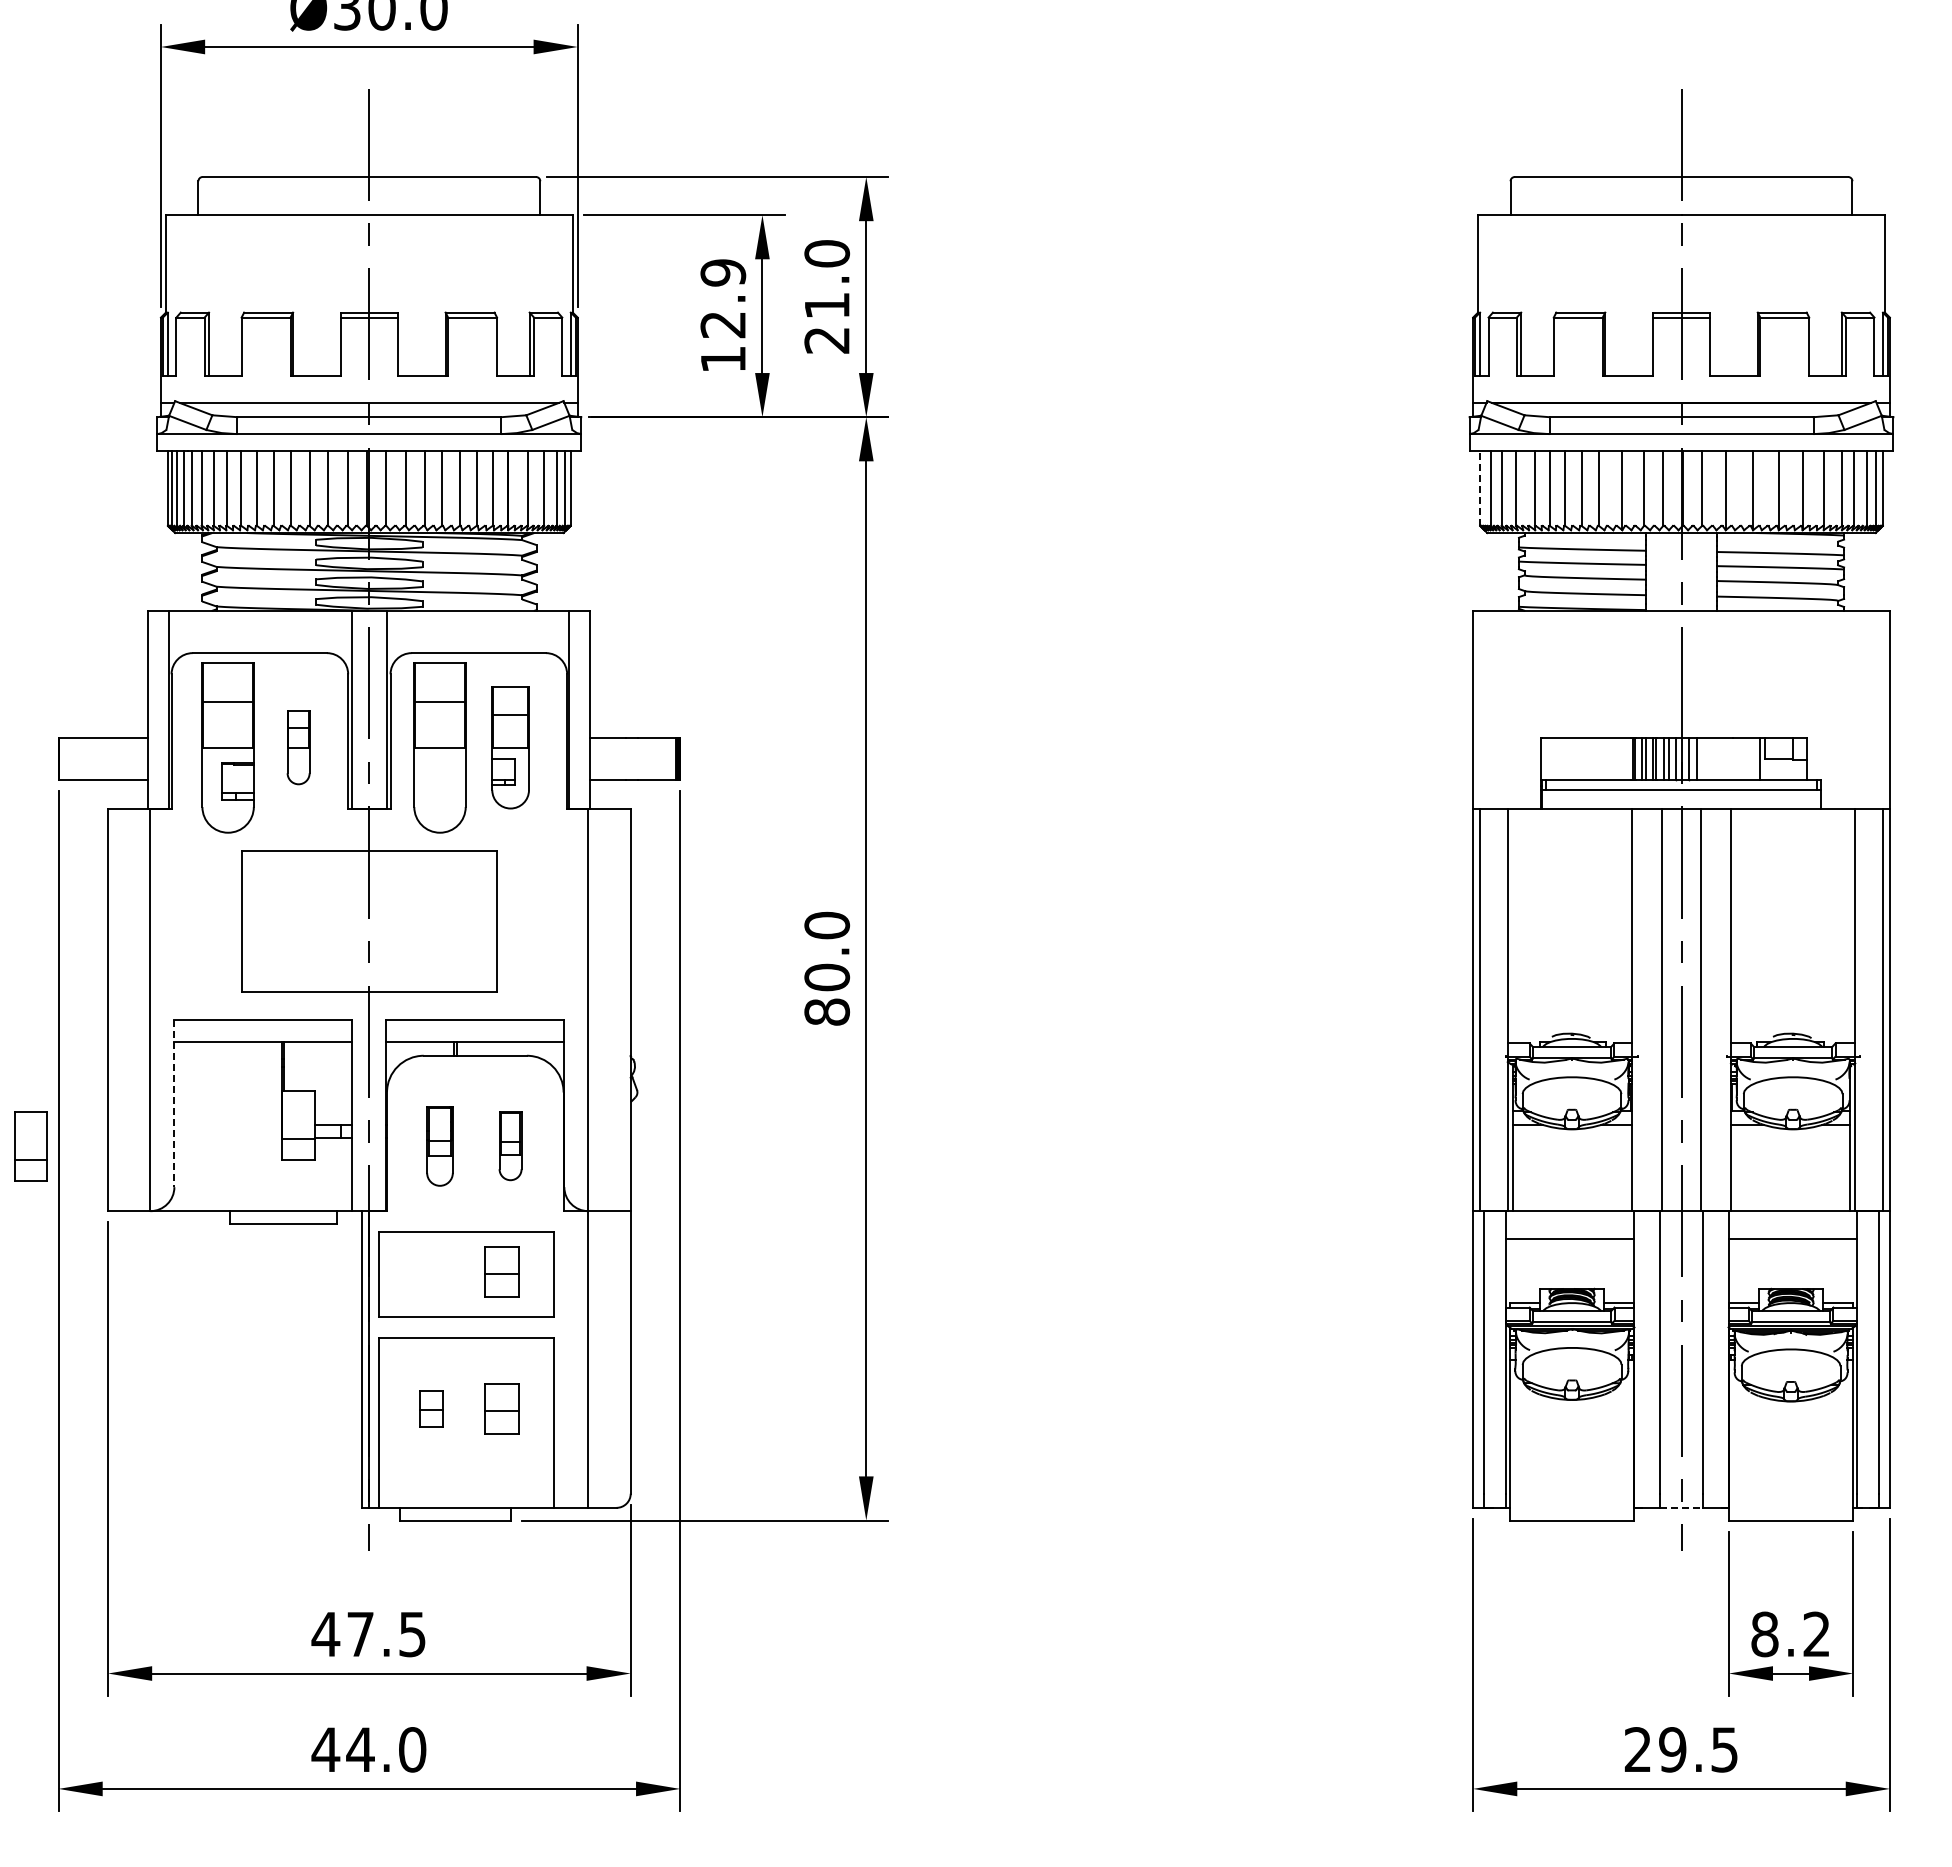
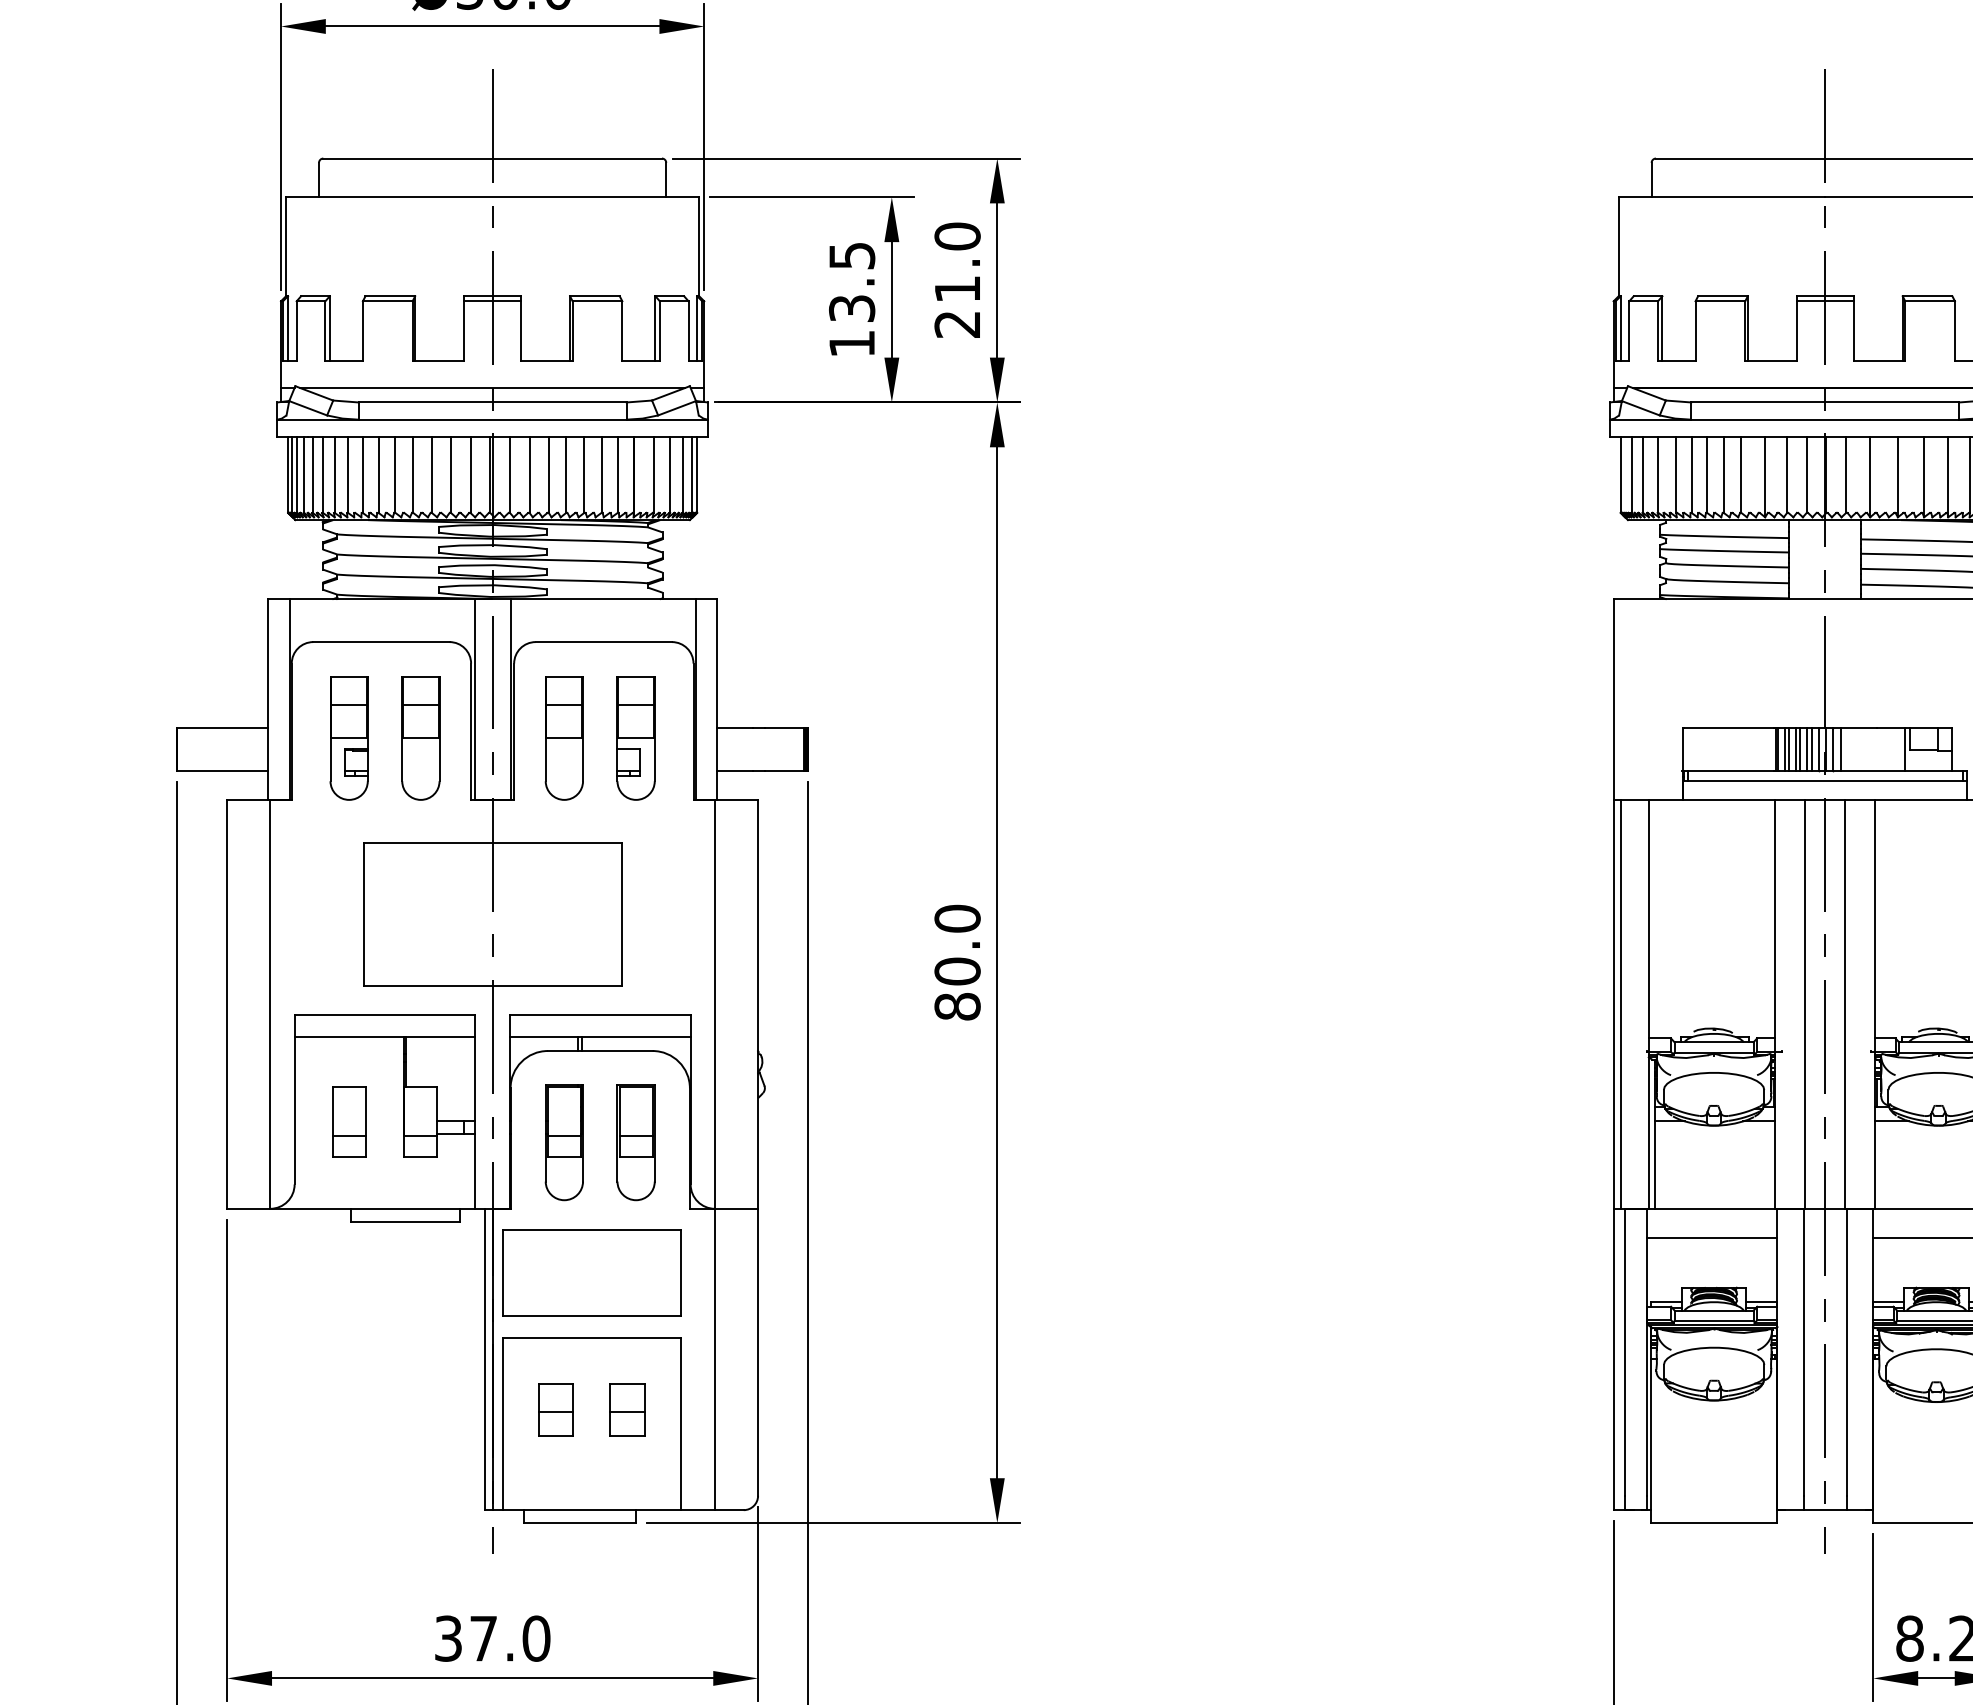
text: (723, 298) -> (852, 281), 12.9 -> 13.5
line: (1480, 488) -> (1621, 474), dashed -> solid
part: (227, 747) -> (348, 737), size x0.71
part: (298, 747) -> (420, 737), size x1.67
part: (439, 747) -> (563, 737), size x0.71
line: (174, 1104) -> (294, 1100), dashed -> solid
part: (30, 1146) -> (348, 1121), moved
part: (439, 1146) -> (563, 1143), size x1.43
part: (510, 1146) -> (635, 1143), size x1.67
part: (501, 1271) -> (626, 1270), removed
part: (431, 1408) -> (555, 1409), size x1.43
line: (1682, 1507) -> (1826, 1509), dashed -> solid
text: (368, 1634) -> (491, 1638), 47.5 -> 37.0

